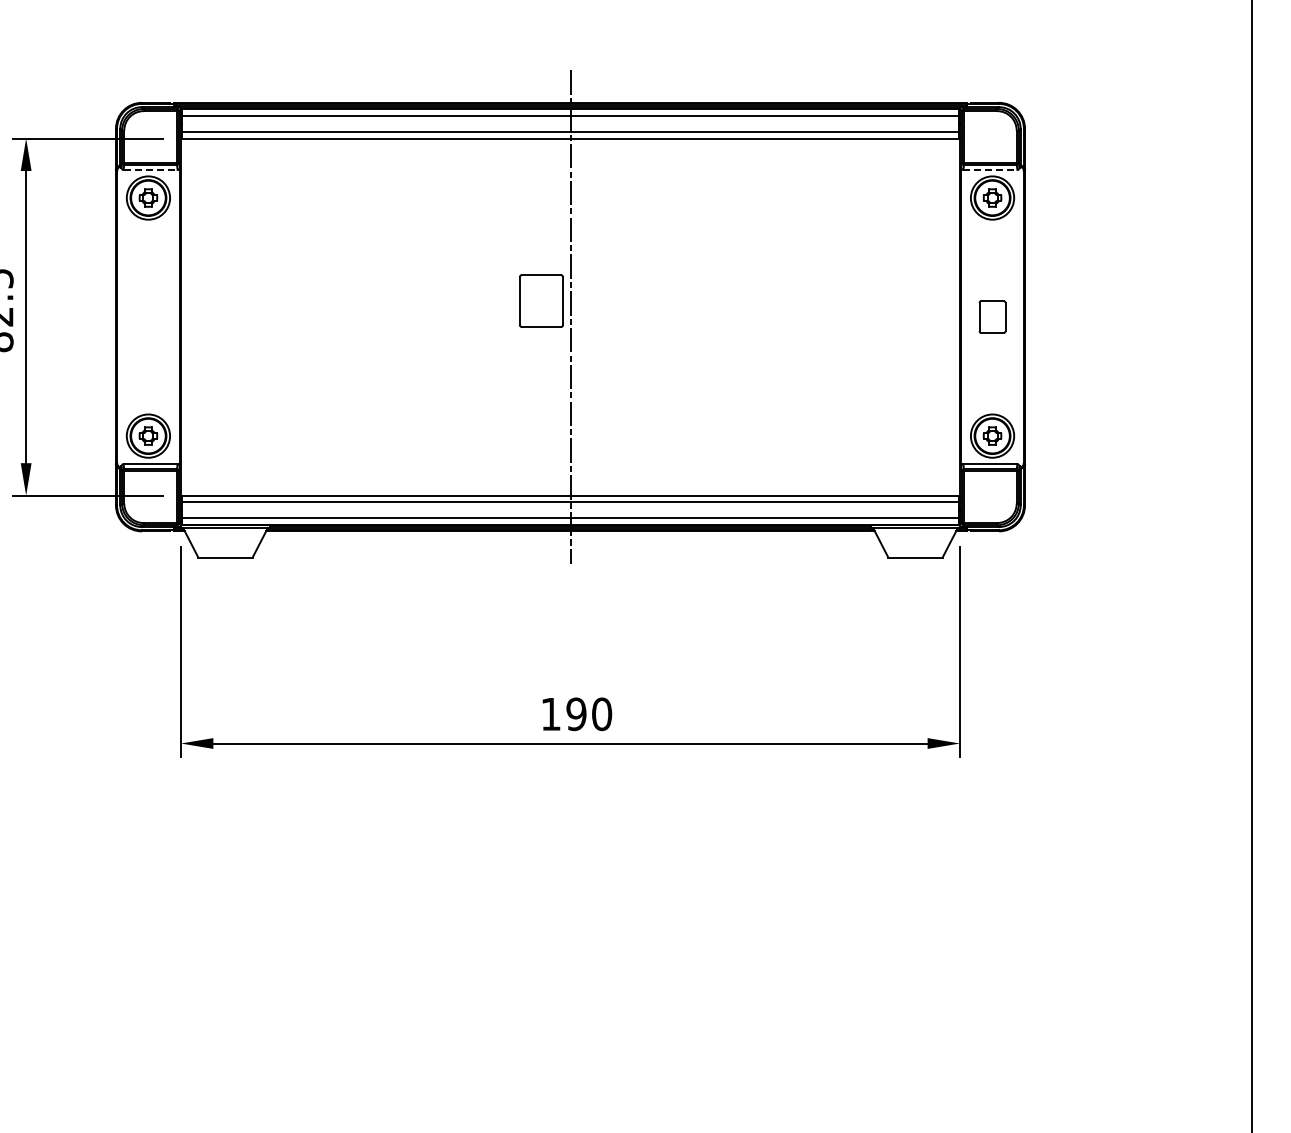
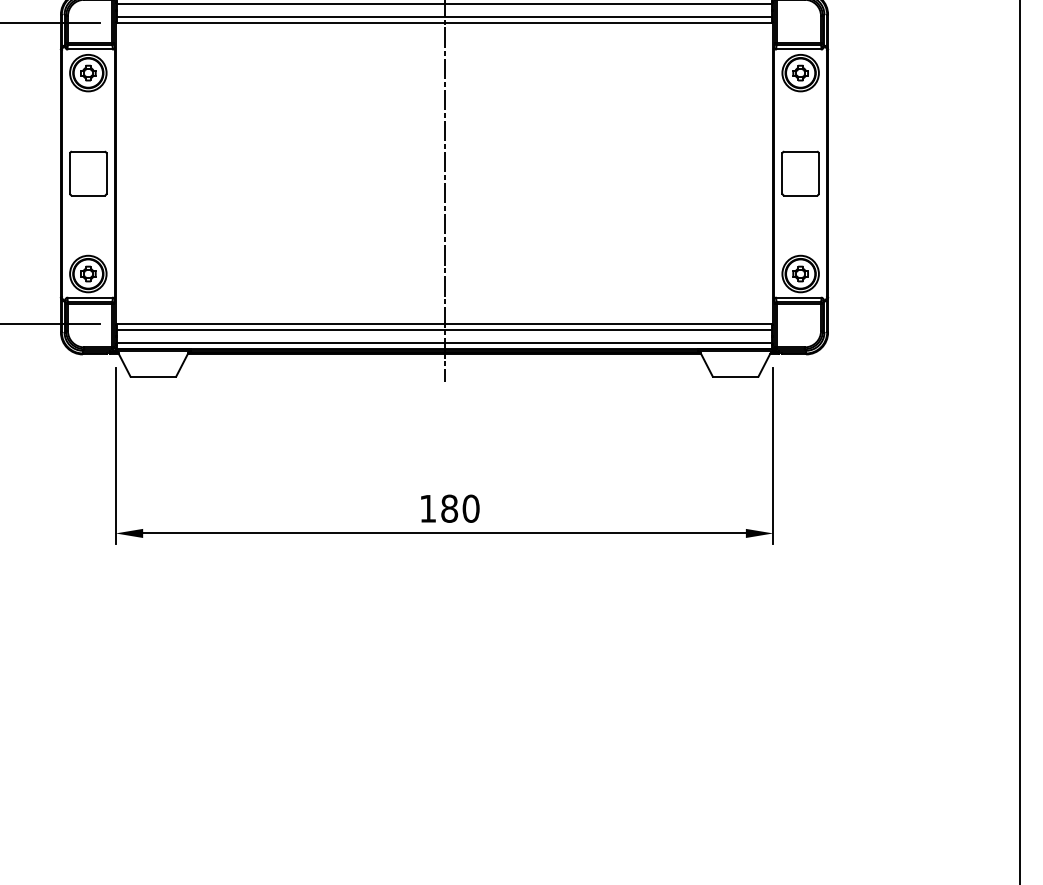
line: (151, 169) -> (90, 49), dashed -> solid
line: (990, 169) -> (798, 49), dashed -> solid
part: (541, 300) -> (88, 173), moved
part: (992, 316) -> (800, 173), size x1.67
text: (576, 714) -> (449, 508), 190 -> 180

